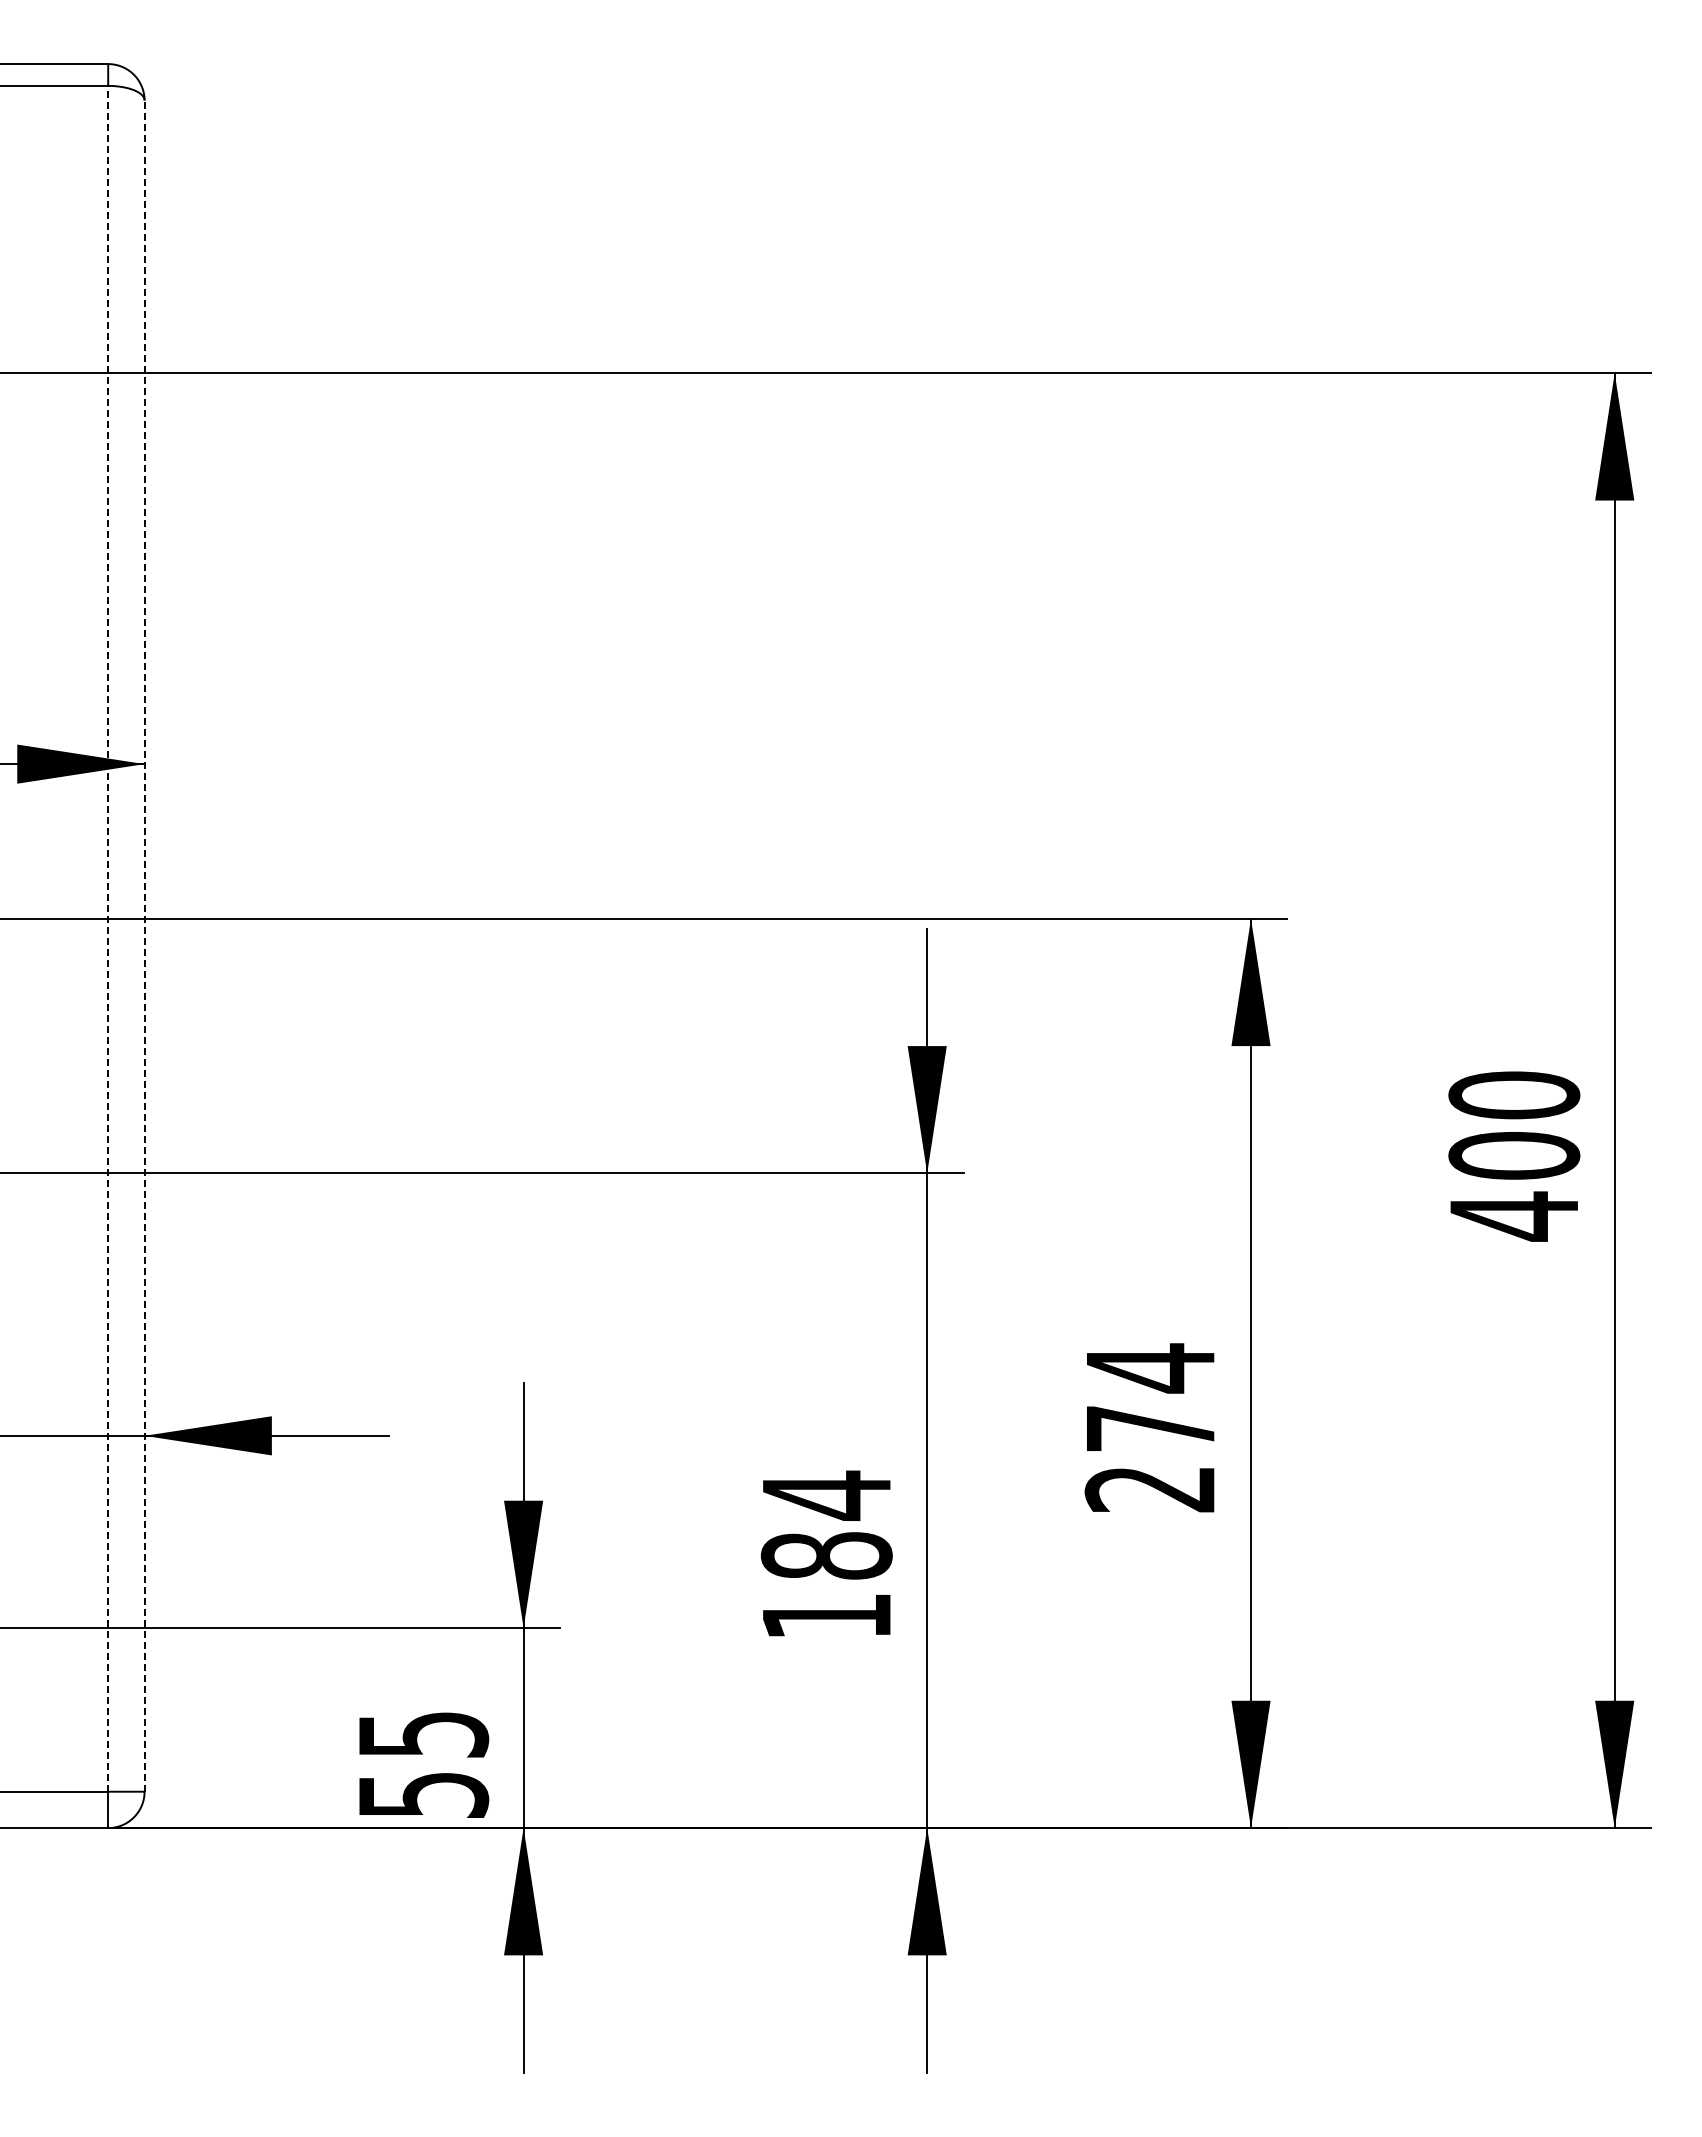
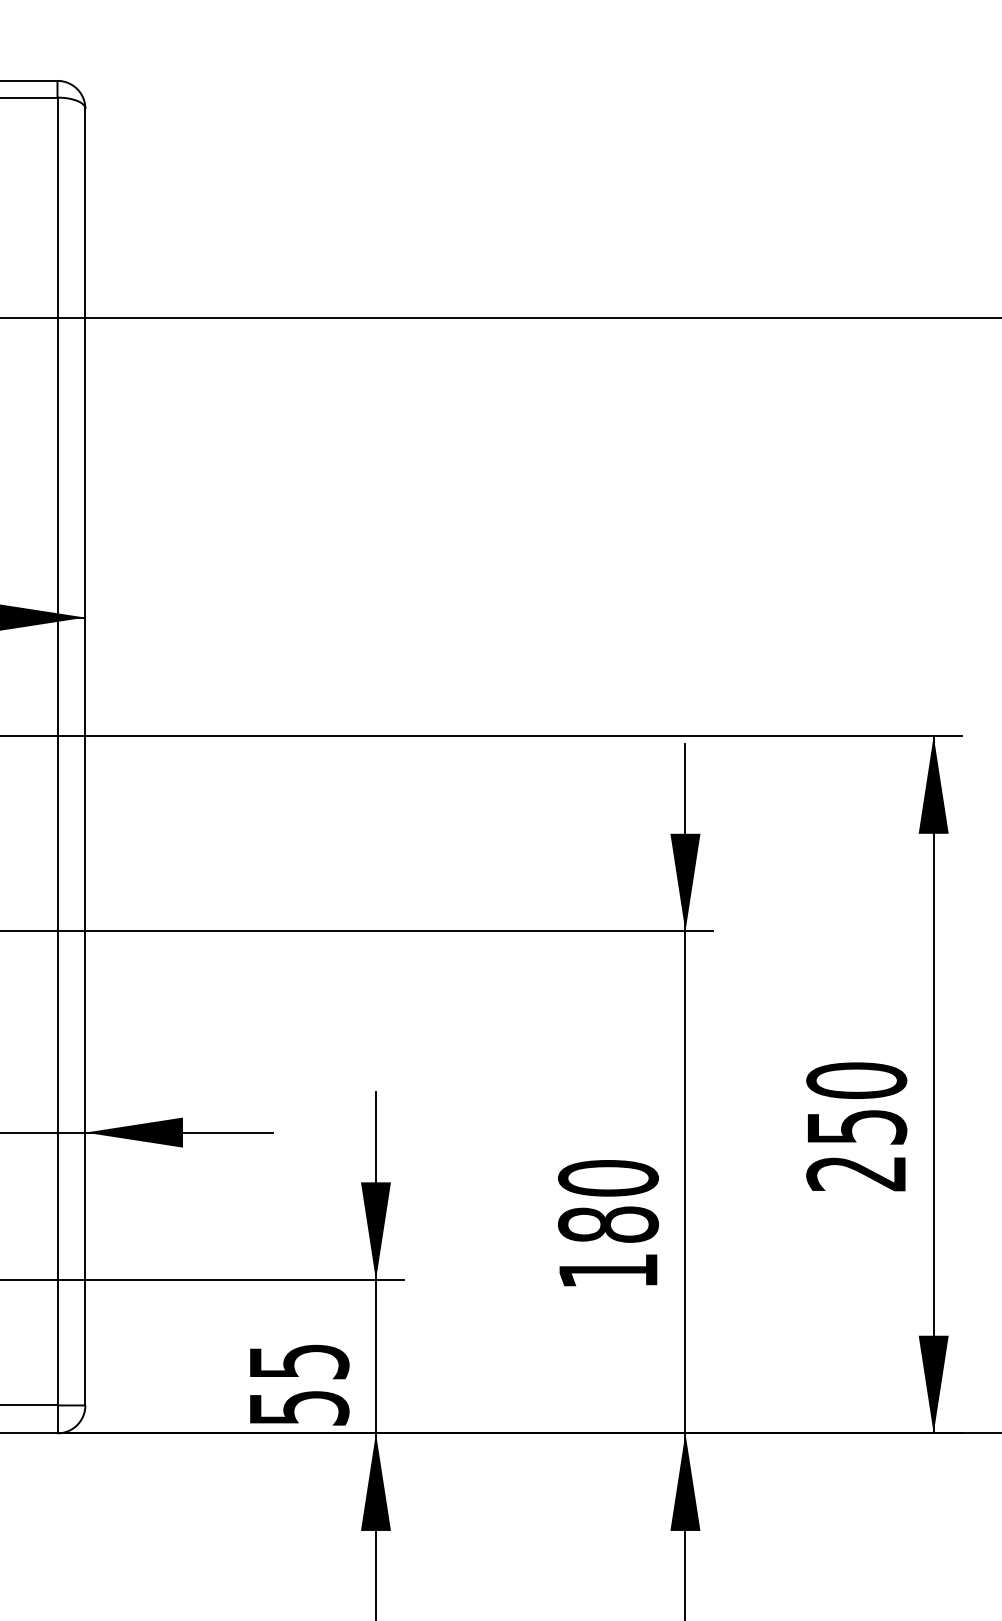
line: (108, 938) -> (57, 751), dashed -> solid
line: (144, 946) -> (85, 757), dashed -> solid
text: (1150, 1397) -> (856, 1103), 274 -> 250
text: (826, 1495) -> (608, 1178), 184 -> 180

